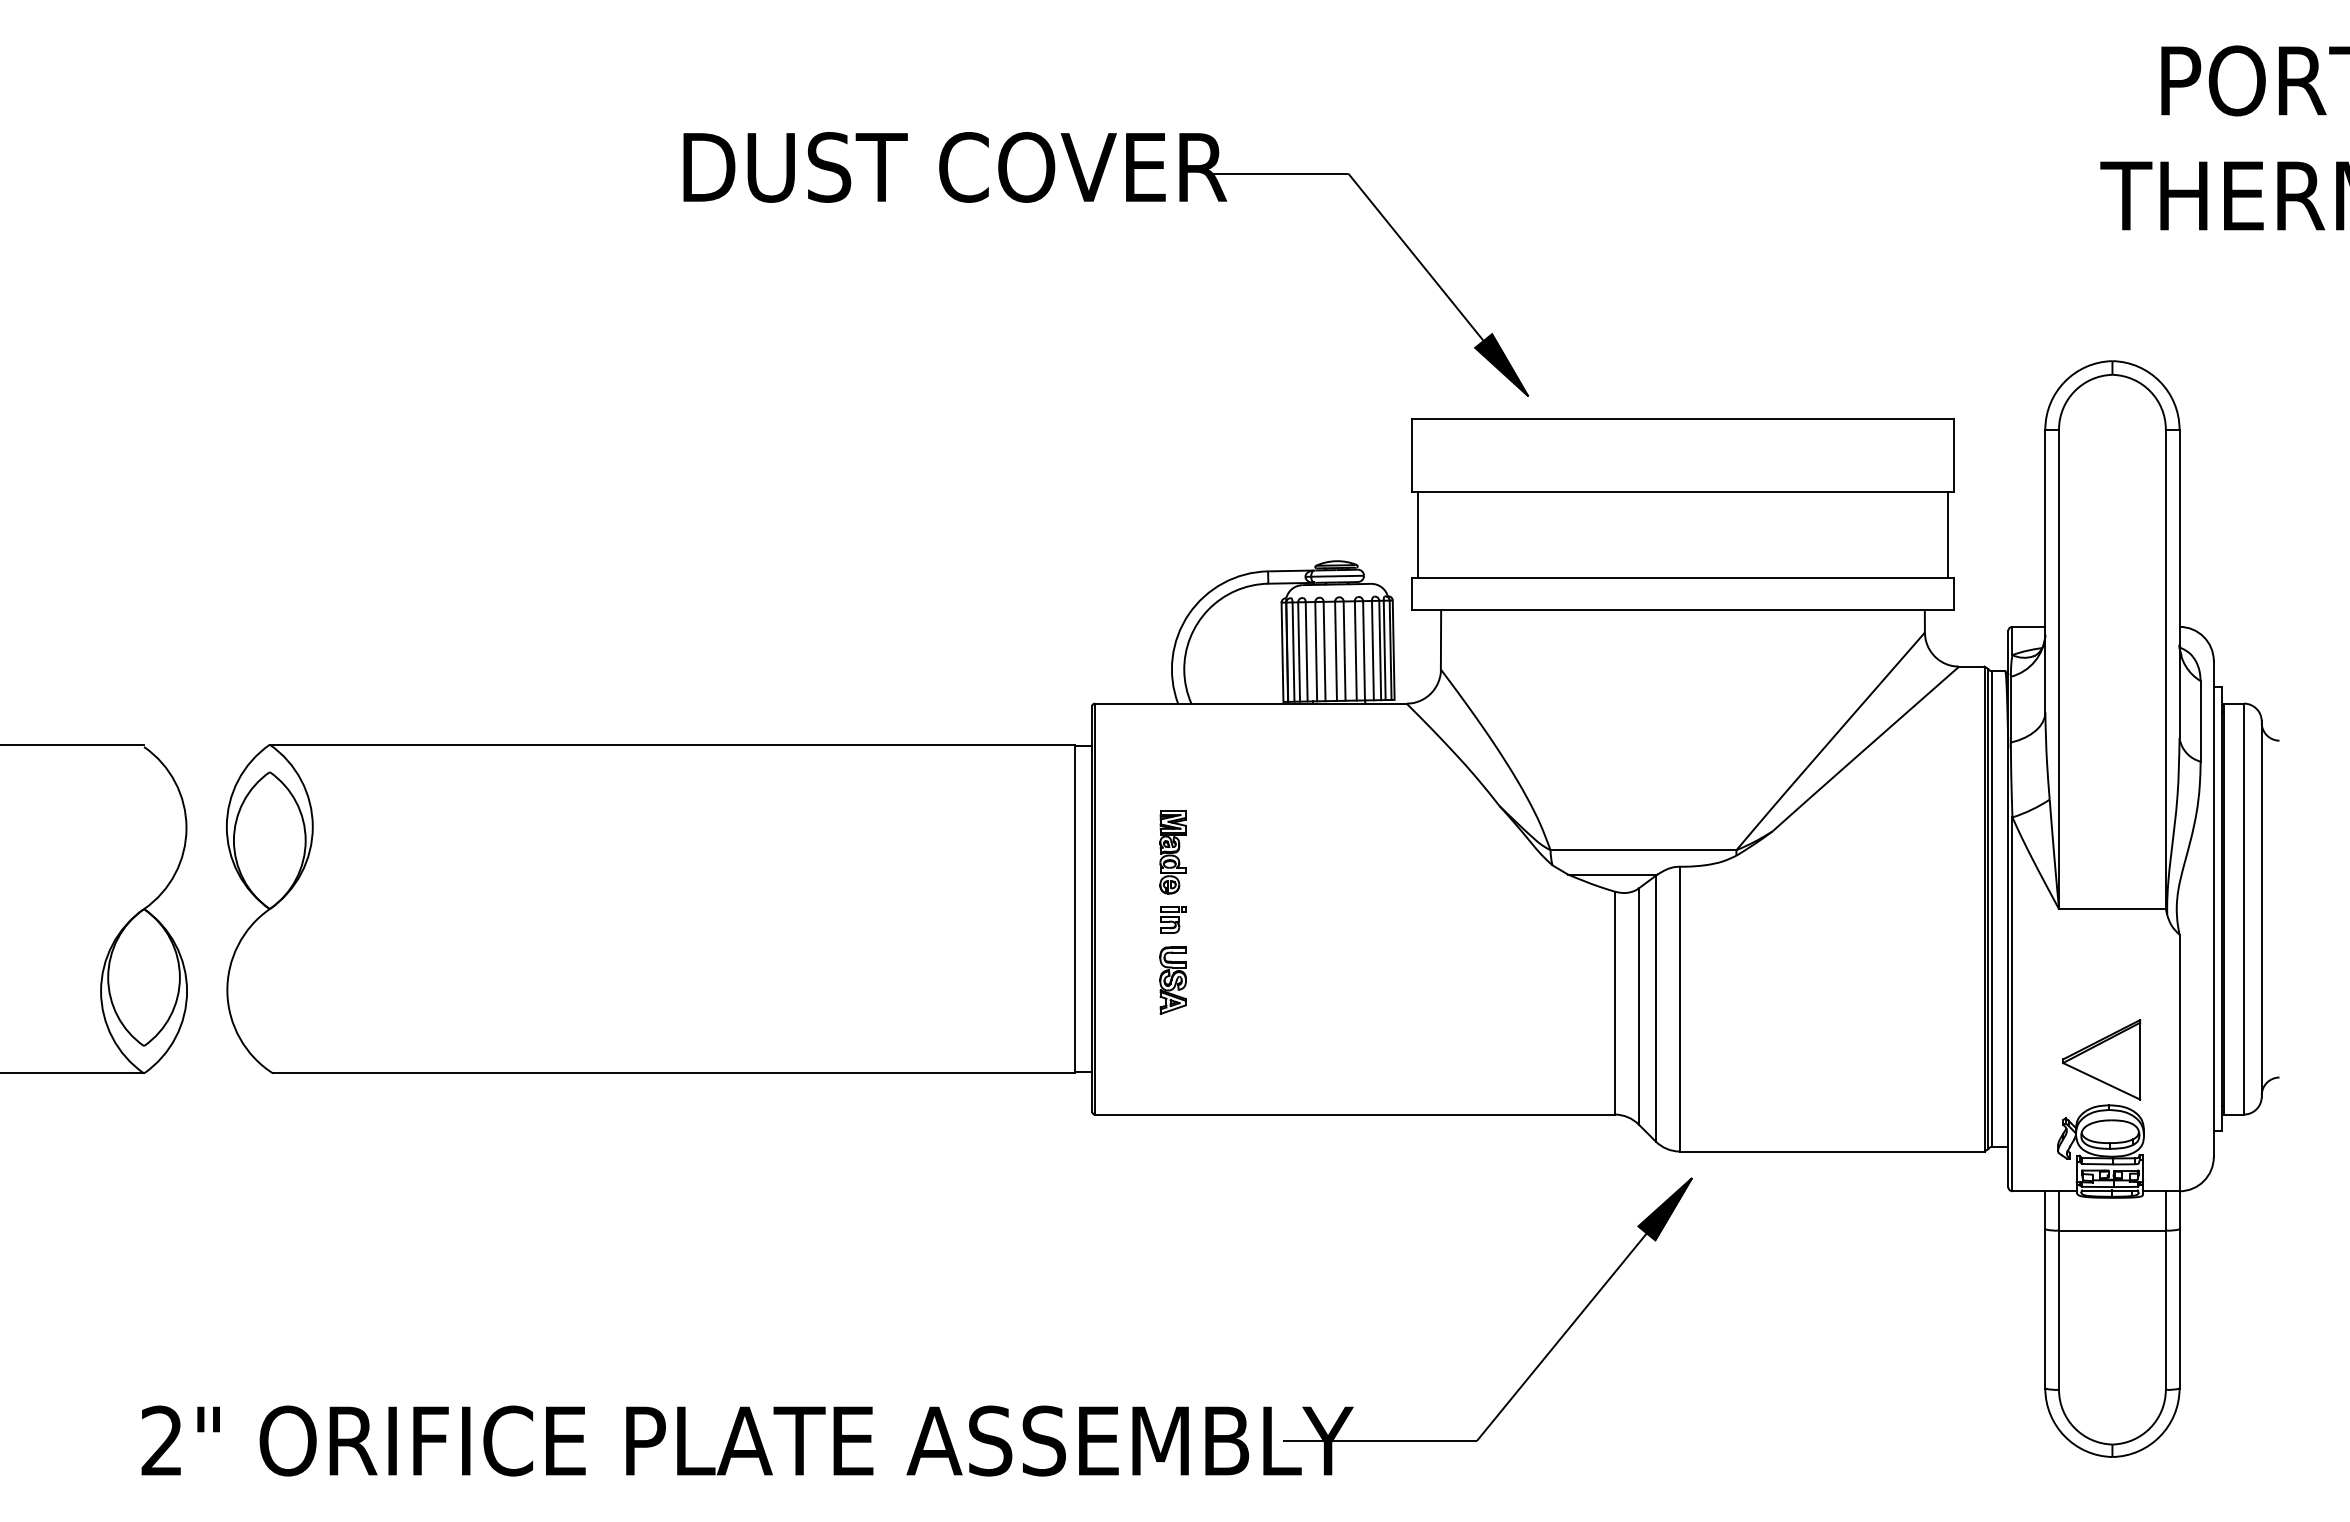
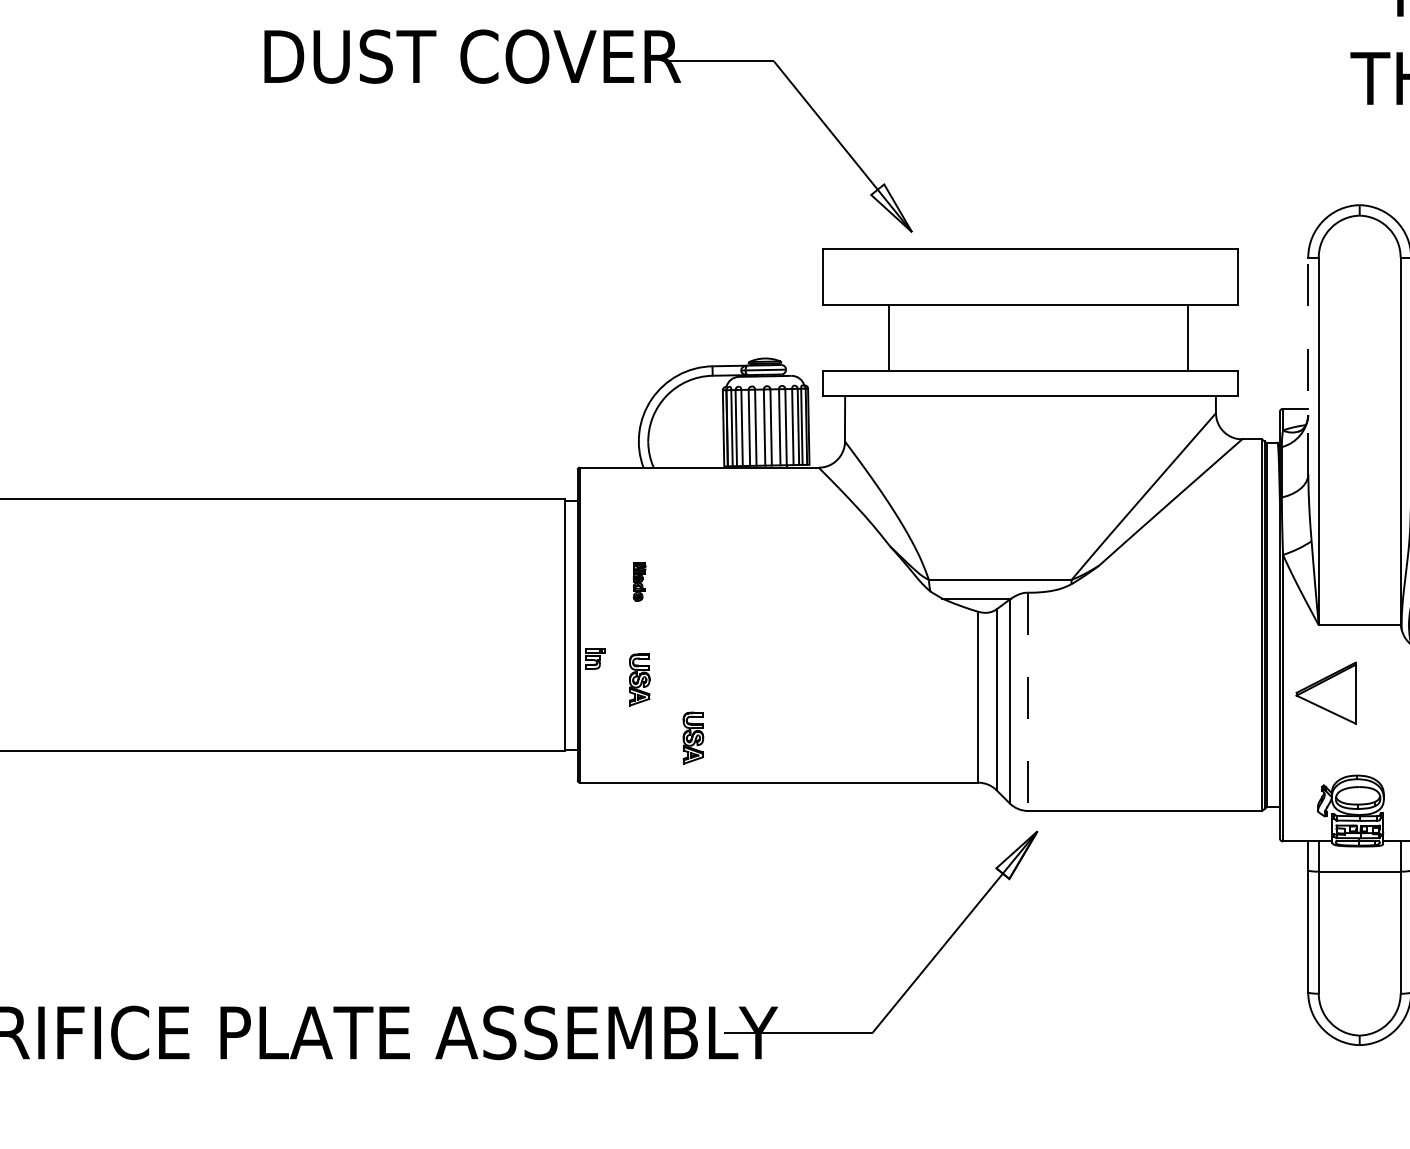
fill: (1501, 365) -> (891, 208), removed
line: (1417, 534) -> (889, 338), moved
line: (1948, 534) -> (1188, 338), moved
line: (2045, 570) -> (1308, 365), solid -> dashed
part: (1172, 852) -> (639, 581), size x0.6
part: (1173, 919) -> (595, 658), moved
line: (1680, 1009) -> (1028, 702), solid -> dashed
part: (1242, 1056) -> (692, 738), added
part: (2101, 1059) -> (1326, 692), moved
fill: (1665, 1209) -> (1017, 855), removed

